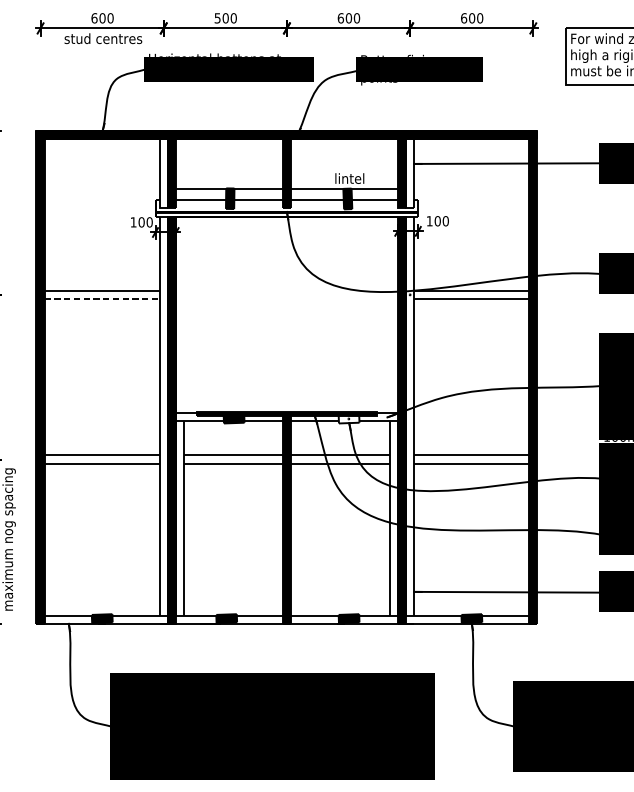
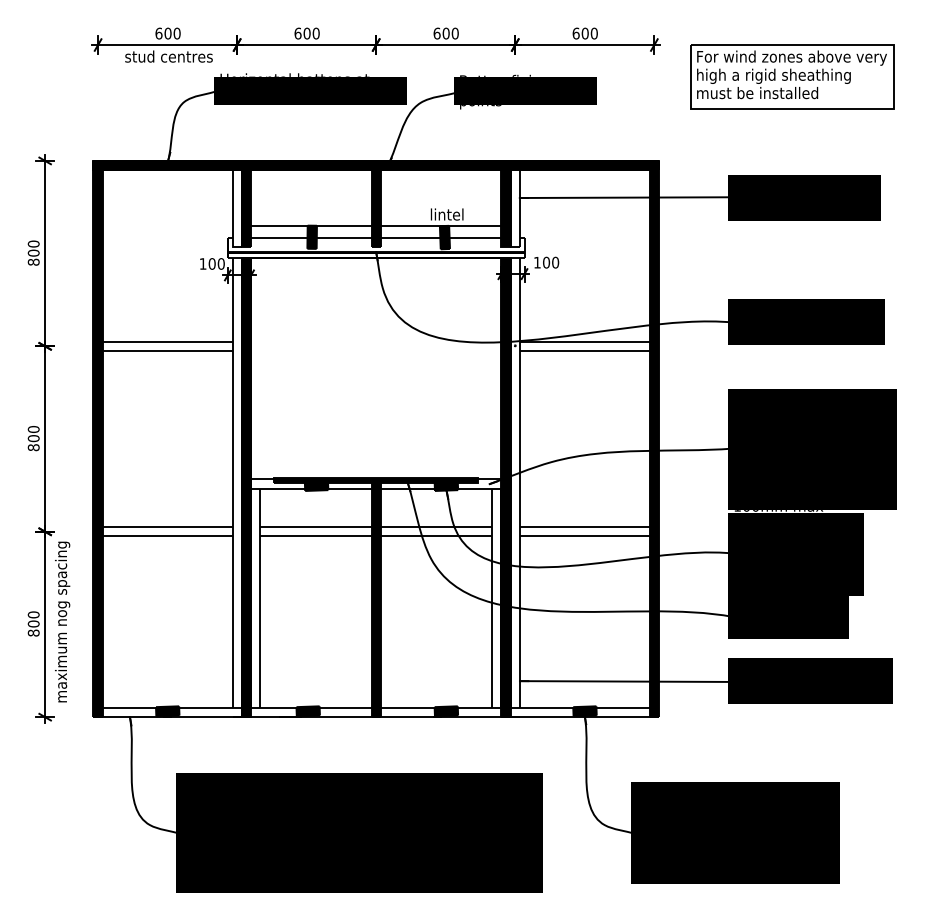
text: (217, 18) -> (297, 33), 500 -> 600
line: (102, 299) -> (167, 350), dashed -> solid
fill: (349, 418) -> (446, 485), added

